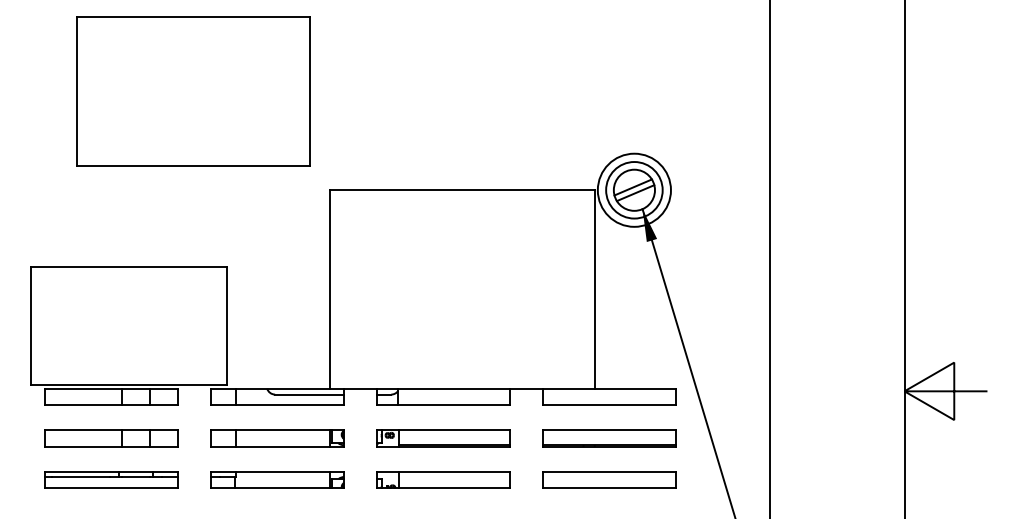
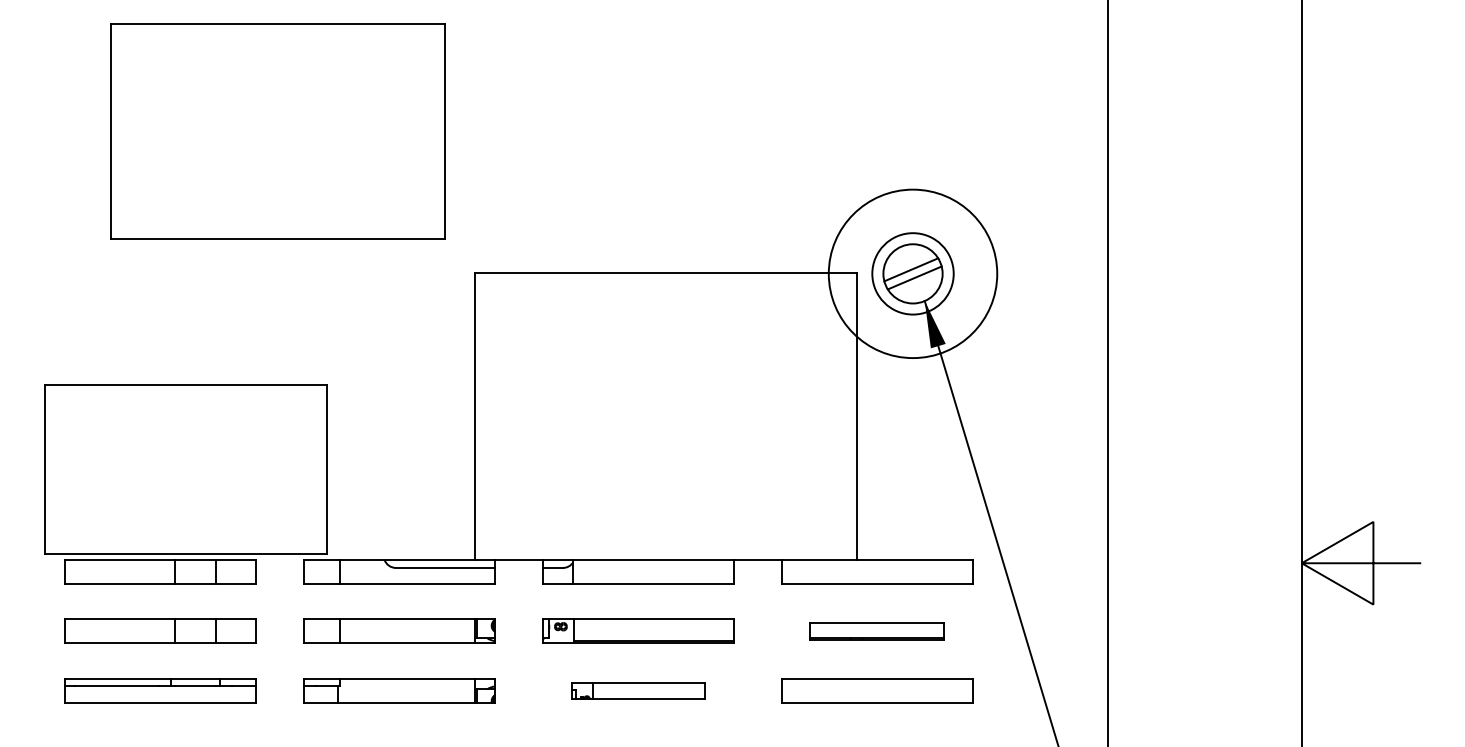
circle: (633, 189) -> (911, 272), size x1.6
part: (609, 438) -> (877, 631), size x0.7
part: (443, 479) -> (638, 690), size x0.7

